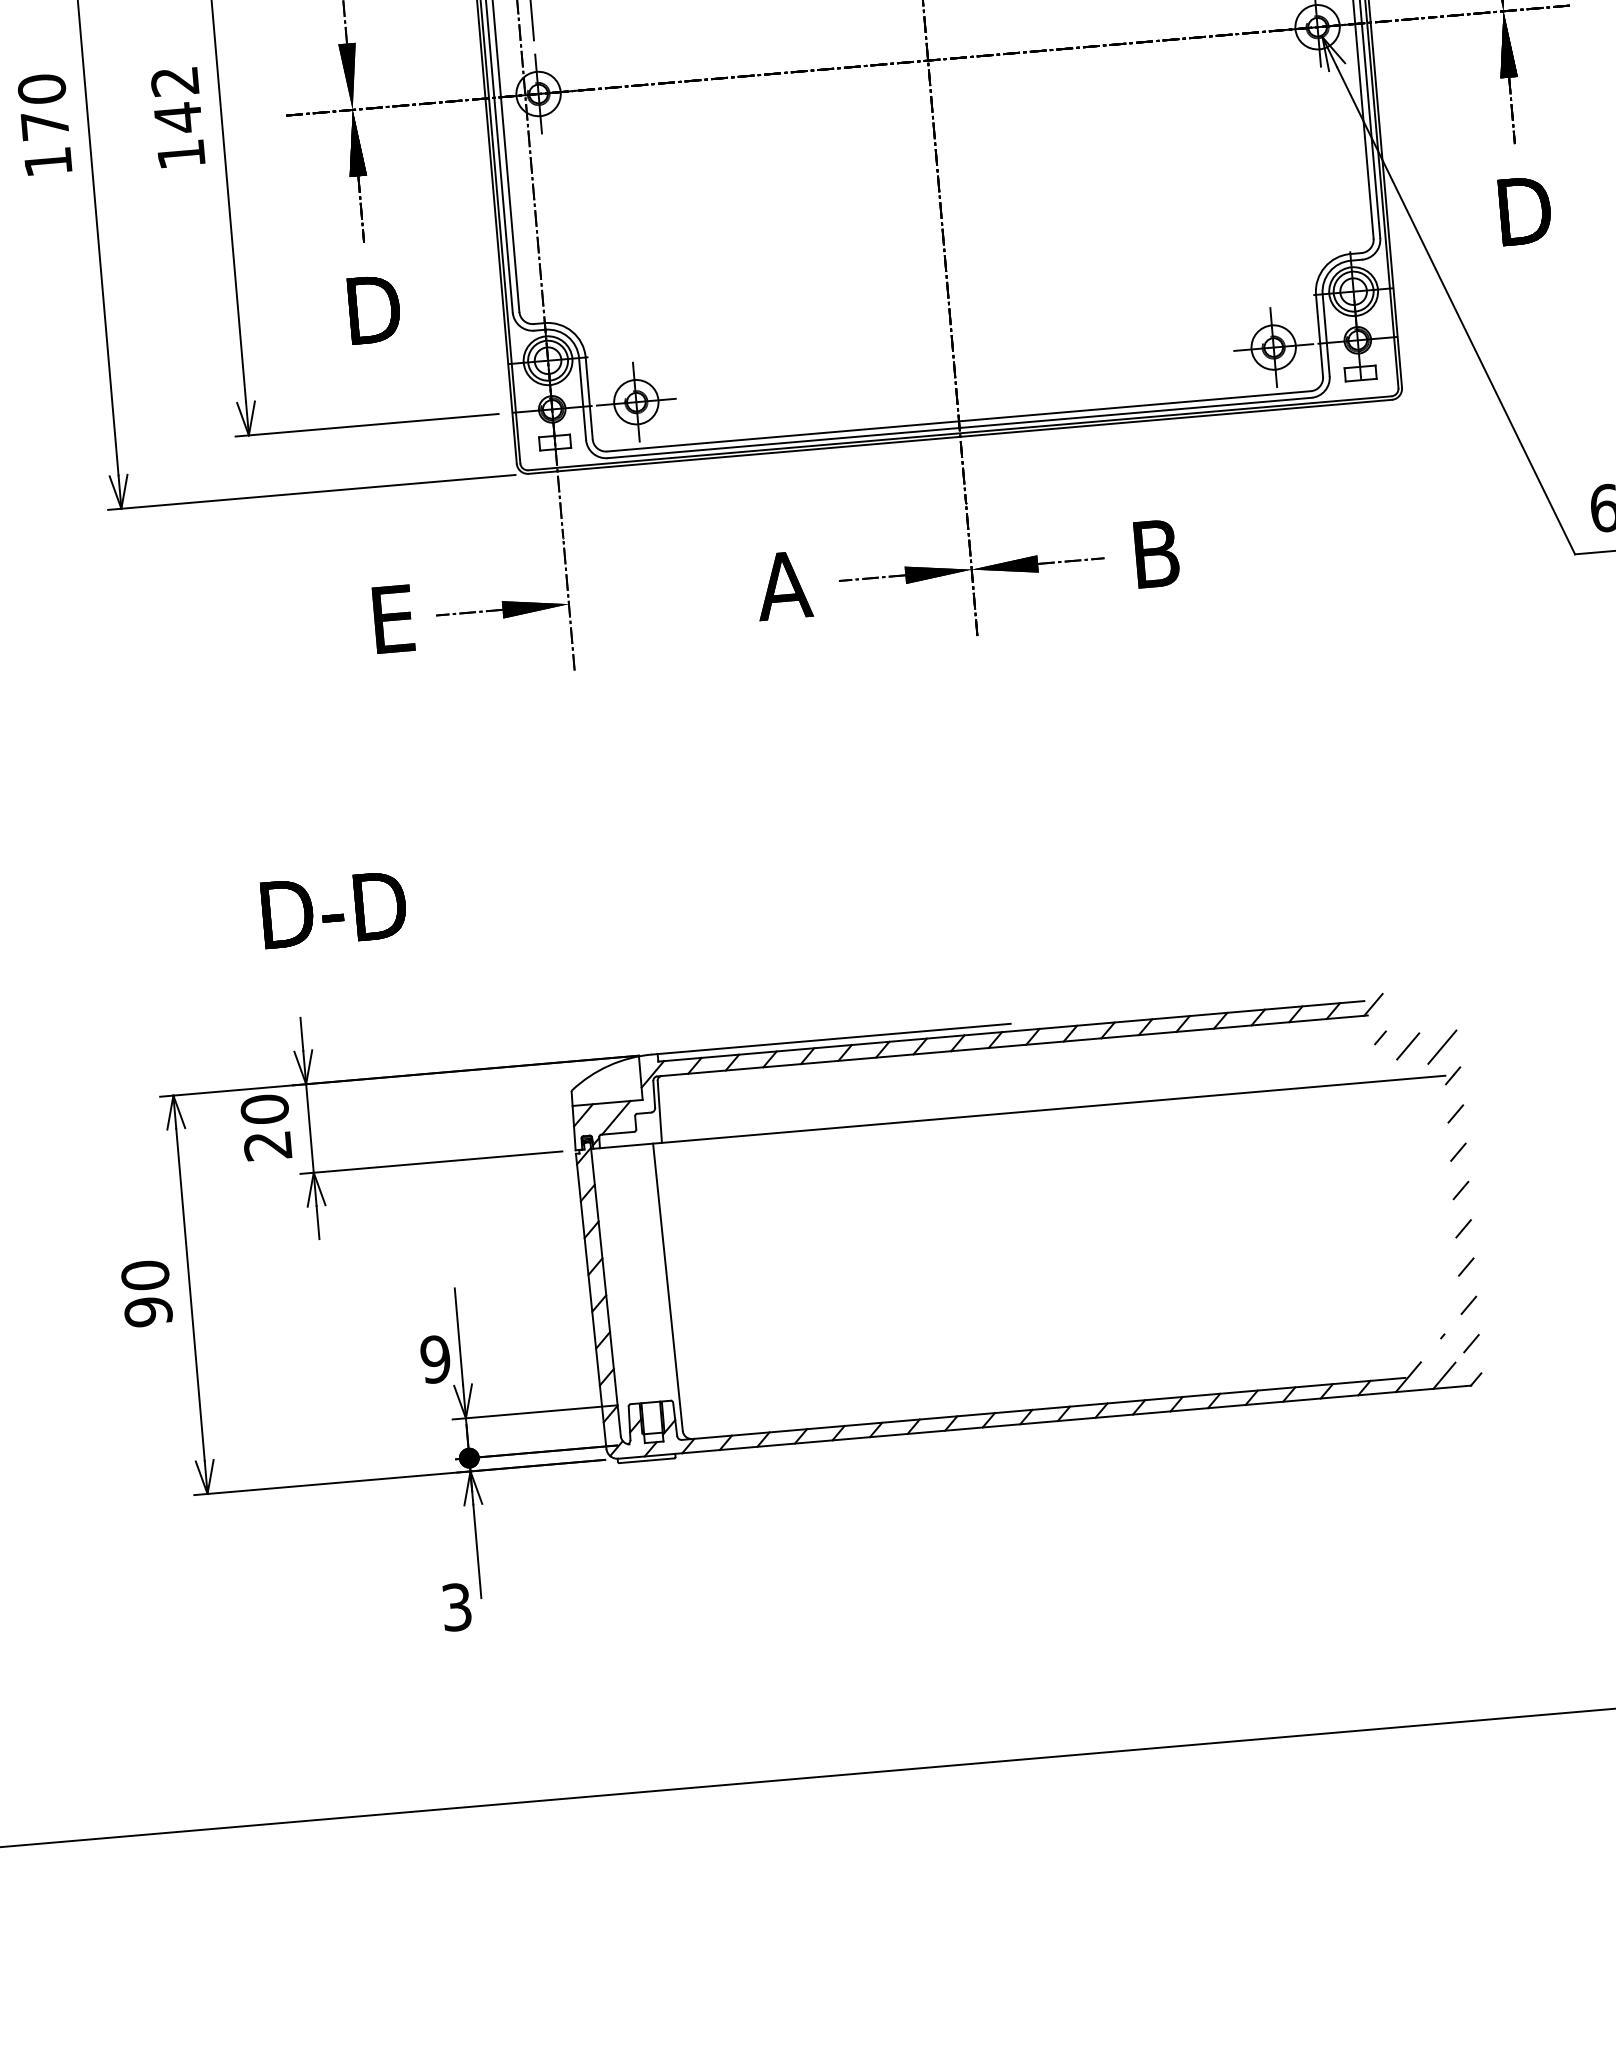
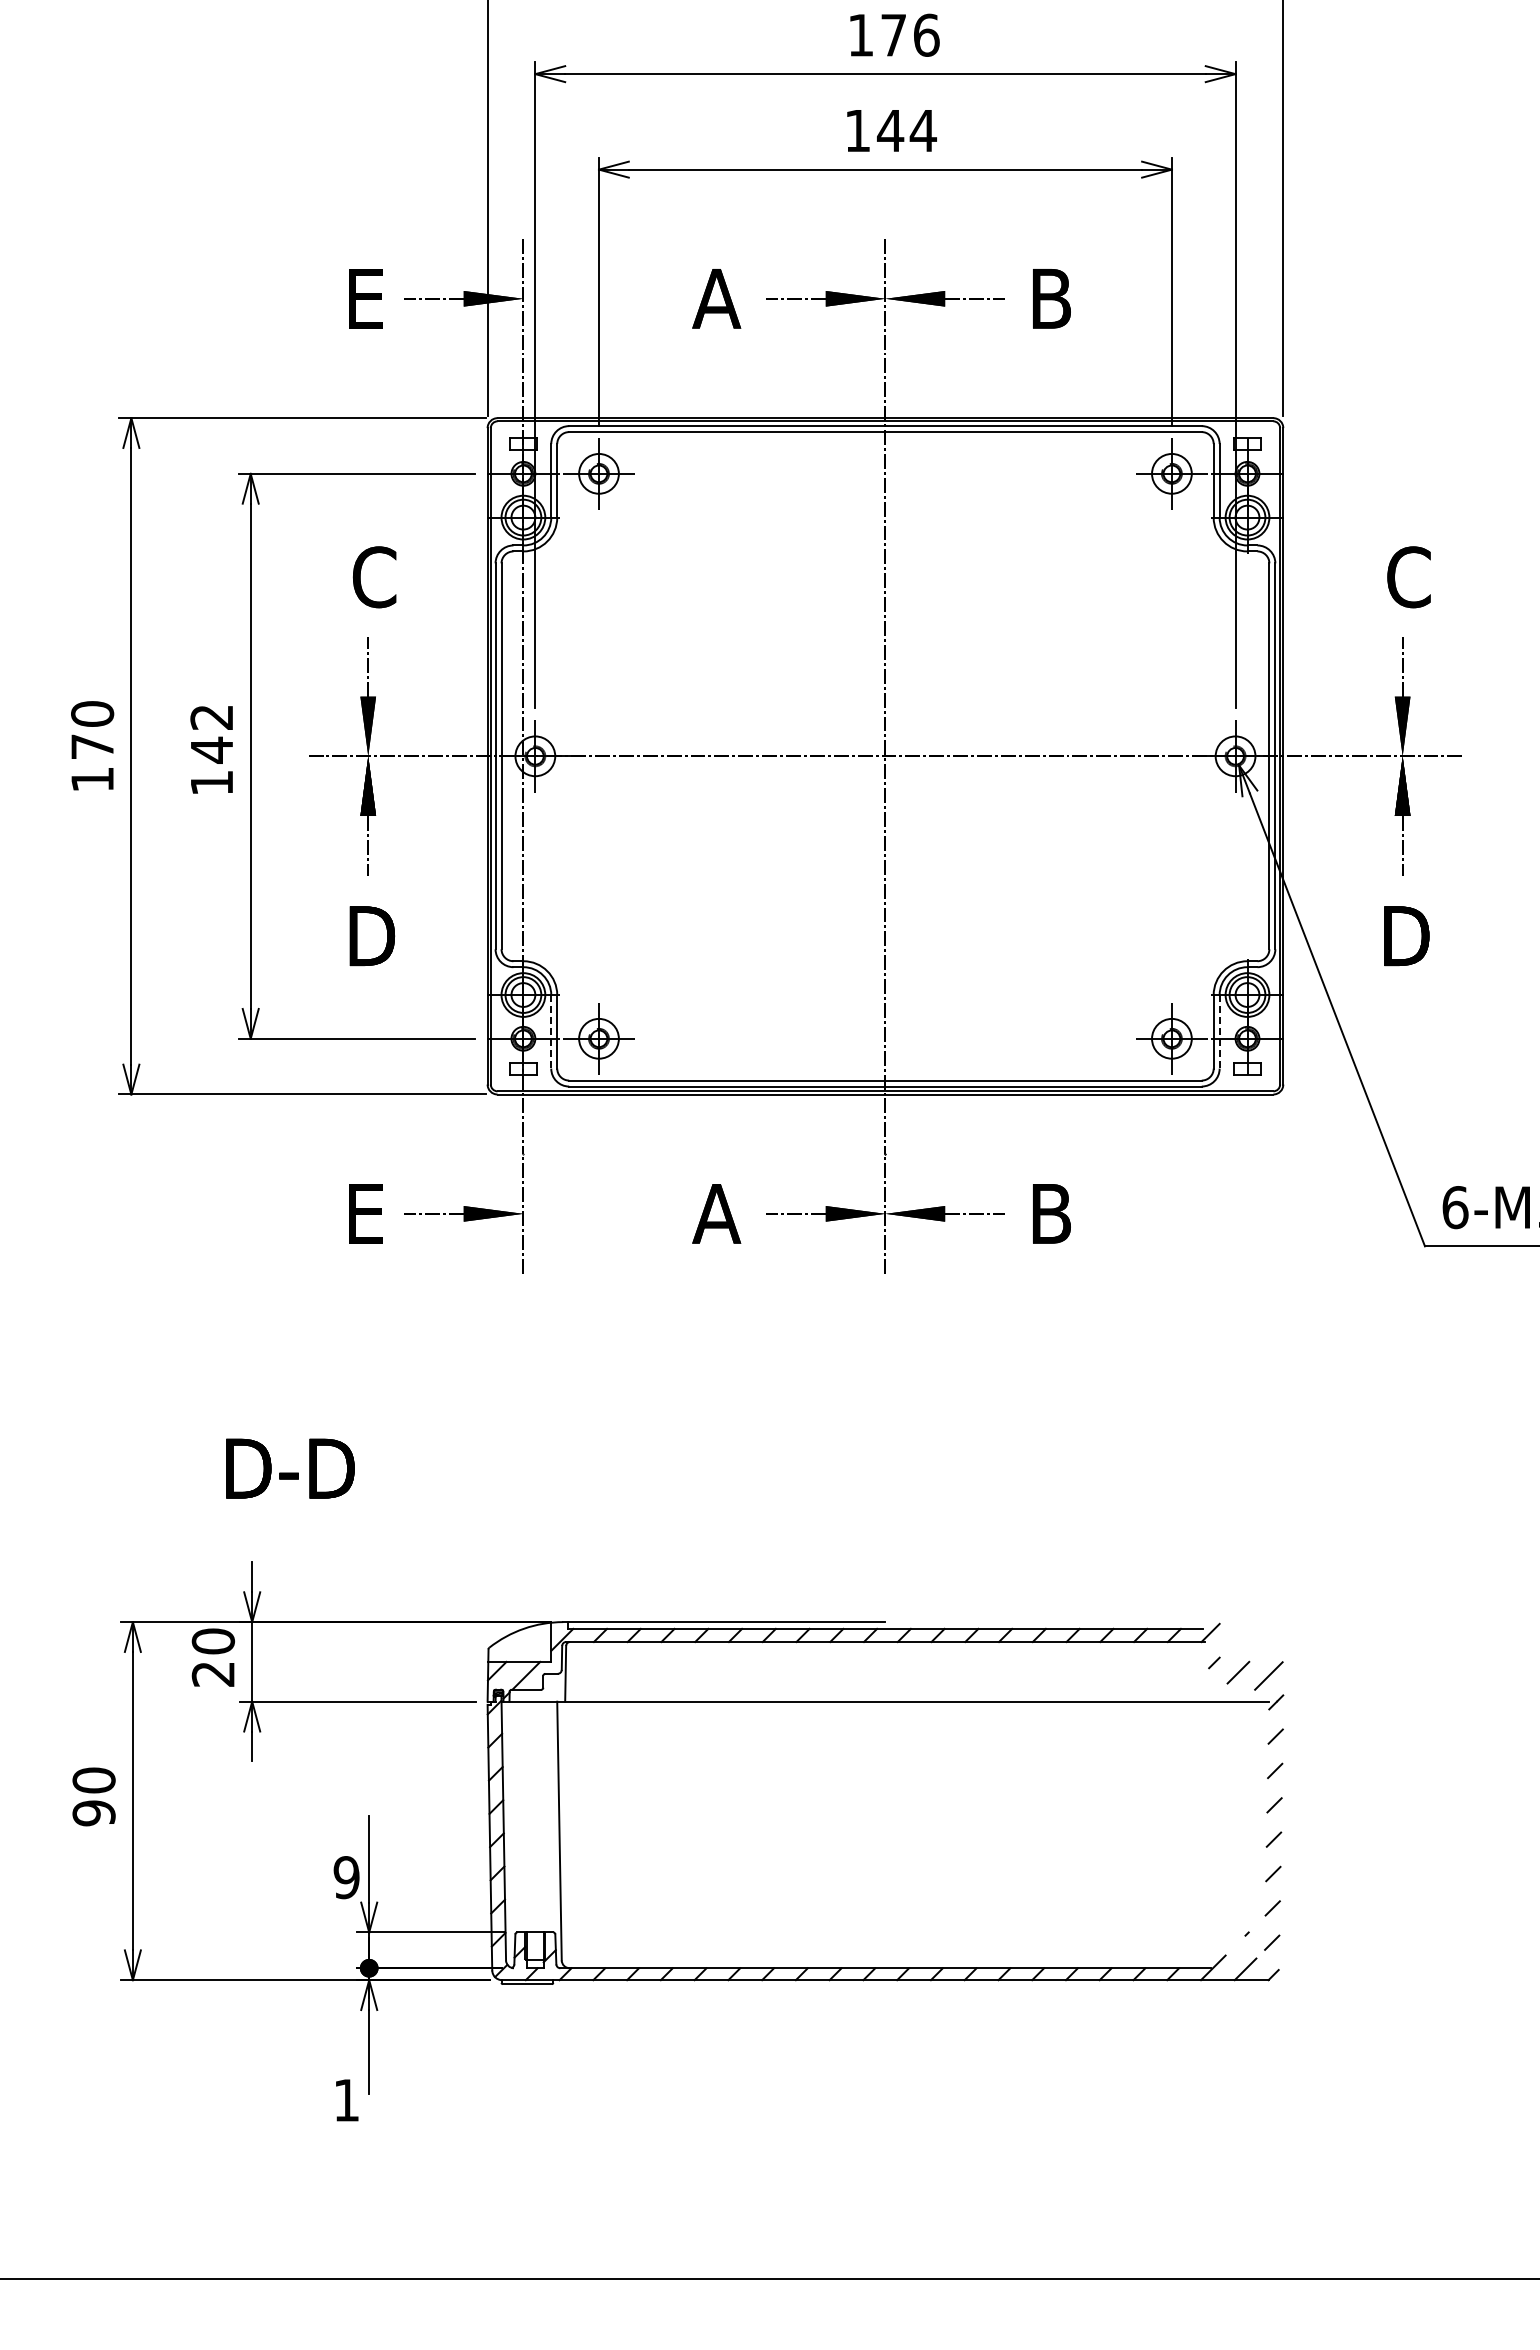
line: (1325, 334) -> (1219, 1031), solid -> dashed
line: (582, 398) -> (551, 1031), solid -> dashed
text: (456, 1606) -> (346, 2099), 3 -> 1

